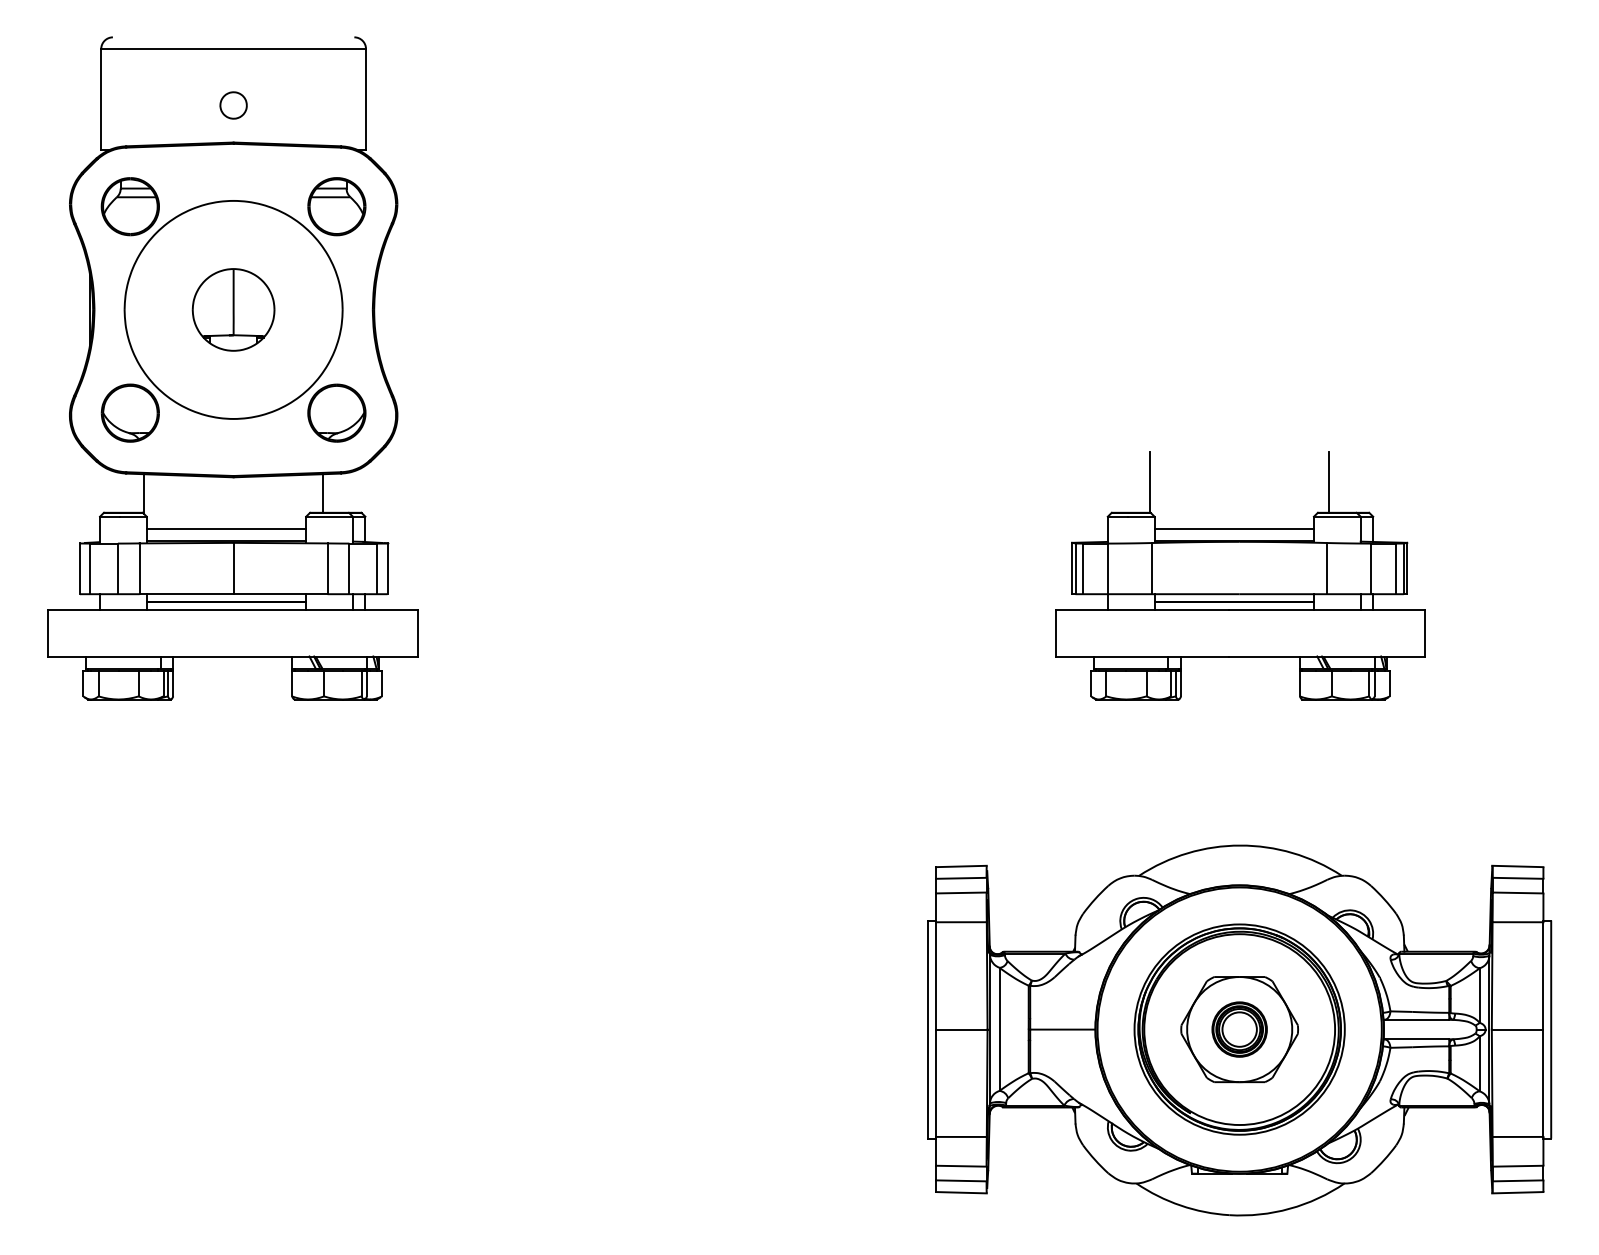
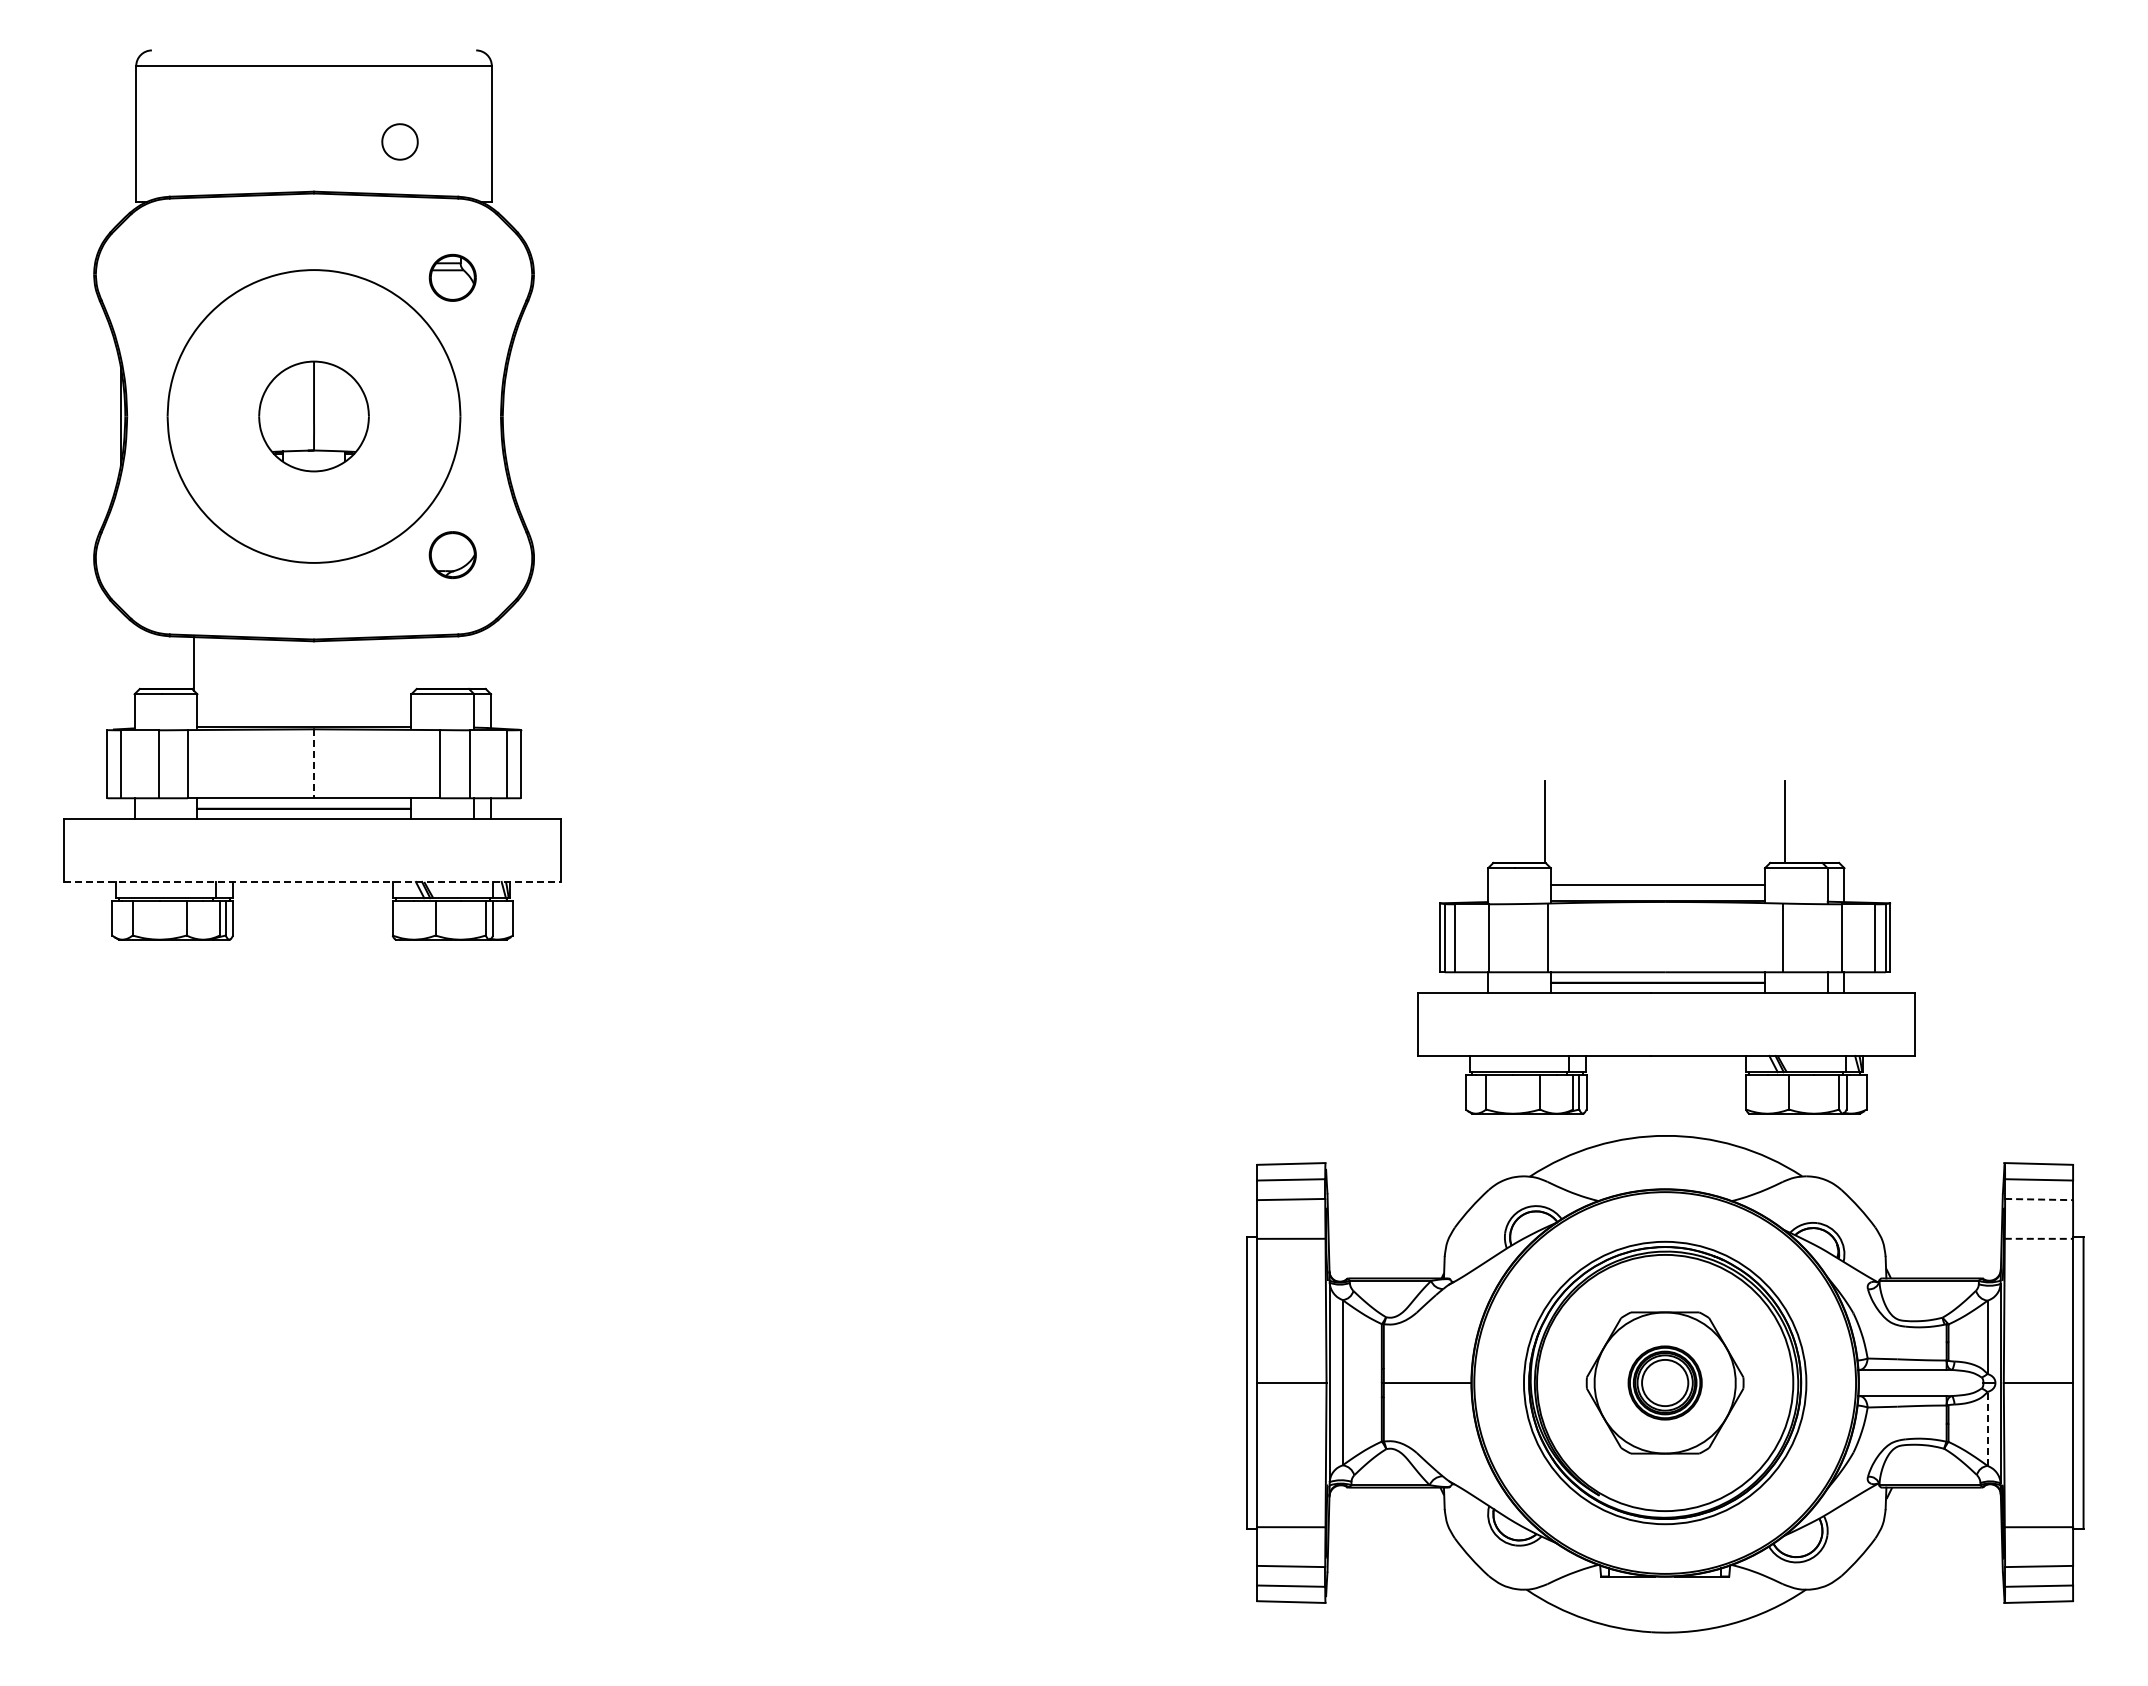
part: (233, 105) -> (399, 141), moved
part: (130, 206) -> (175, 277), removed
part: (336, 206) -> (452, 277), size x0.6
part: (130, 412) -> (175, 554), removed
part: (336, 412) -> (452, 554), size x0.6
line: (323, 493) -> (434, 662), removed
line: (226, 529) -> (304, 711), removed
line: (233, 569) -> (314, 764), solid -> dashed
part: (1240, 575) -> (1666, 947), moved
line: (233, 656) -> (313, 881), solid -> dashed
line: (1518, 892) -> (2039, 1199), solid -> dashed
line: (1518, 921) -> (2039, 1238), solid -> dashed
line: (1479, 1063) -> (1987, 1428), solid -> dashed

